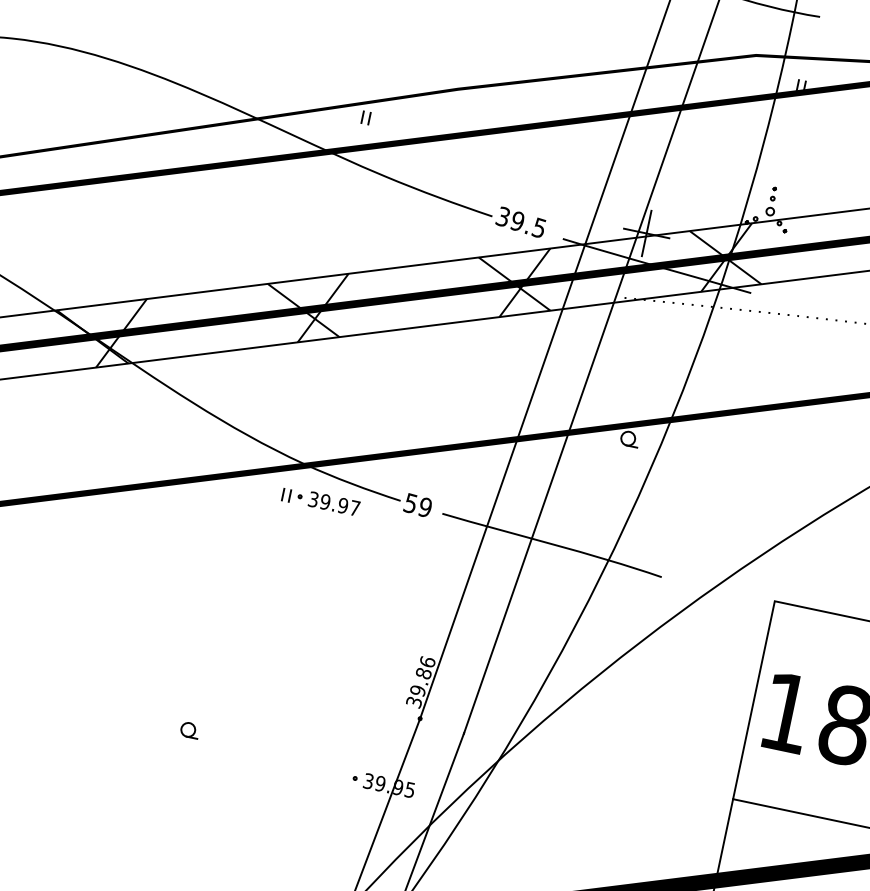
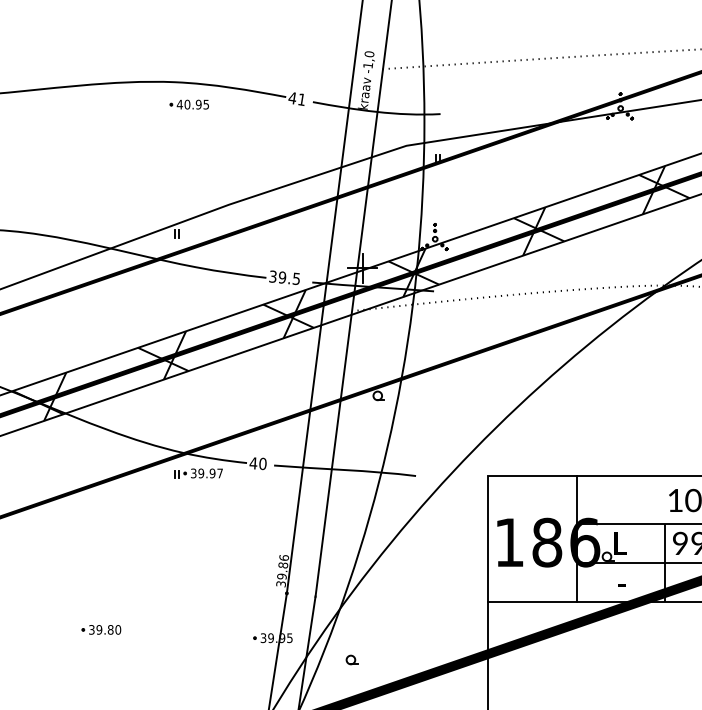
text: (416, 505) -> (257, 463), 59 -> 40
part: (117, 714) -> (101, 629), added
part: (189, 729) -> (351, 659), moved

